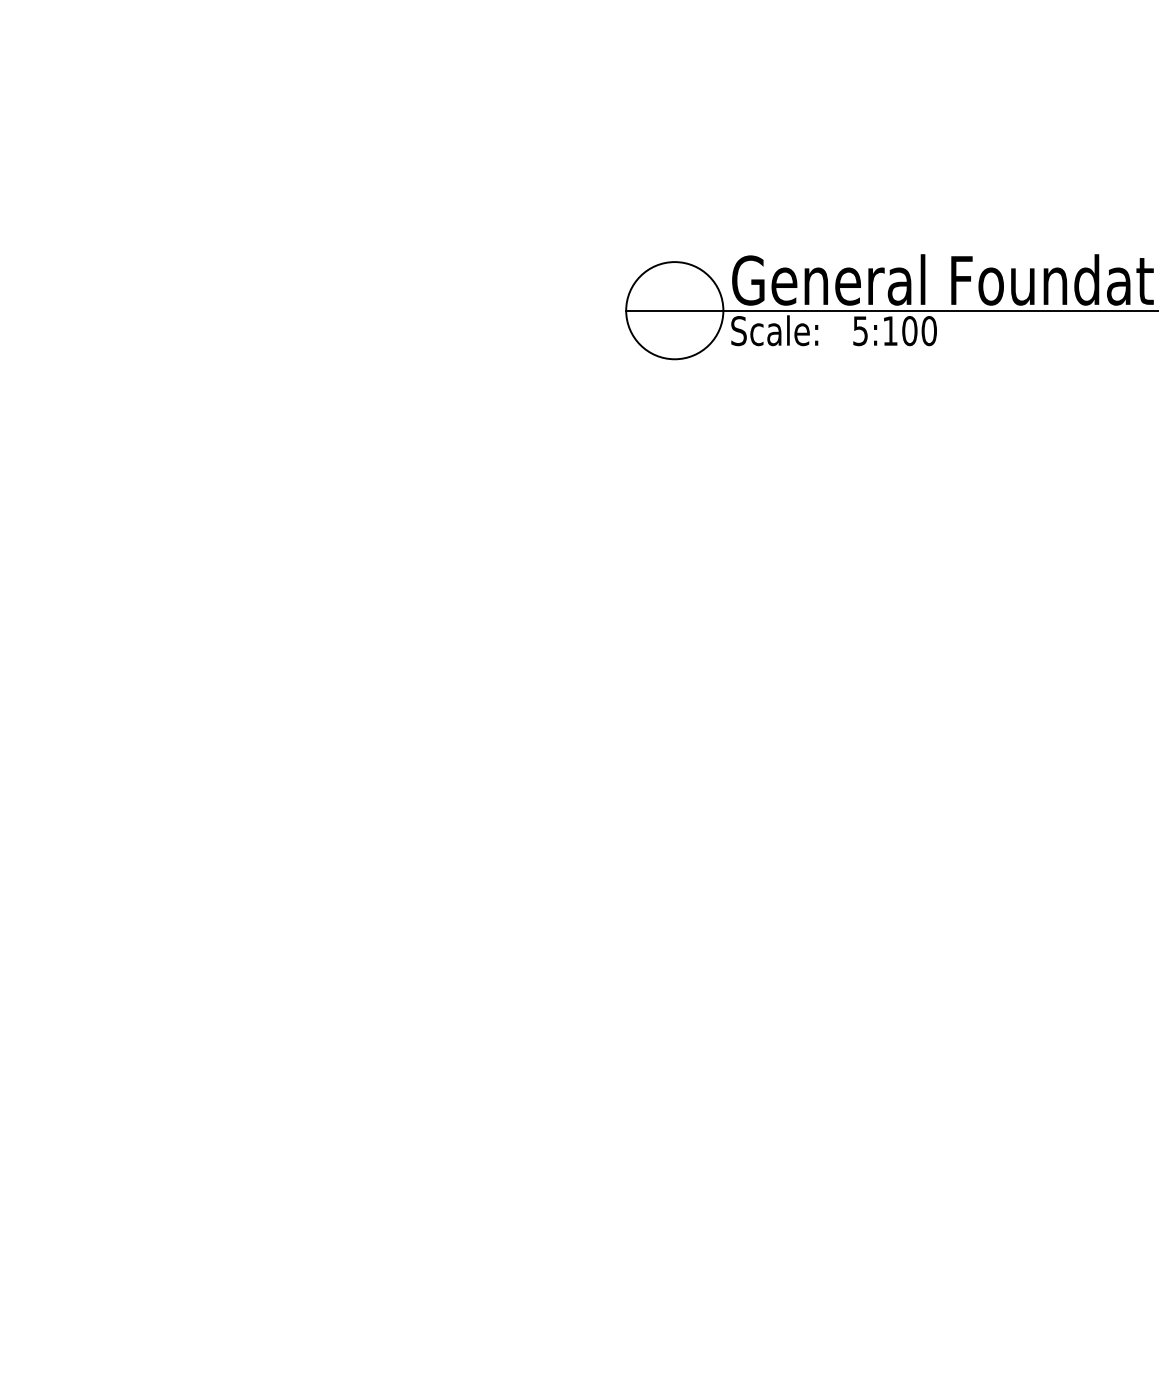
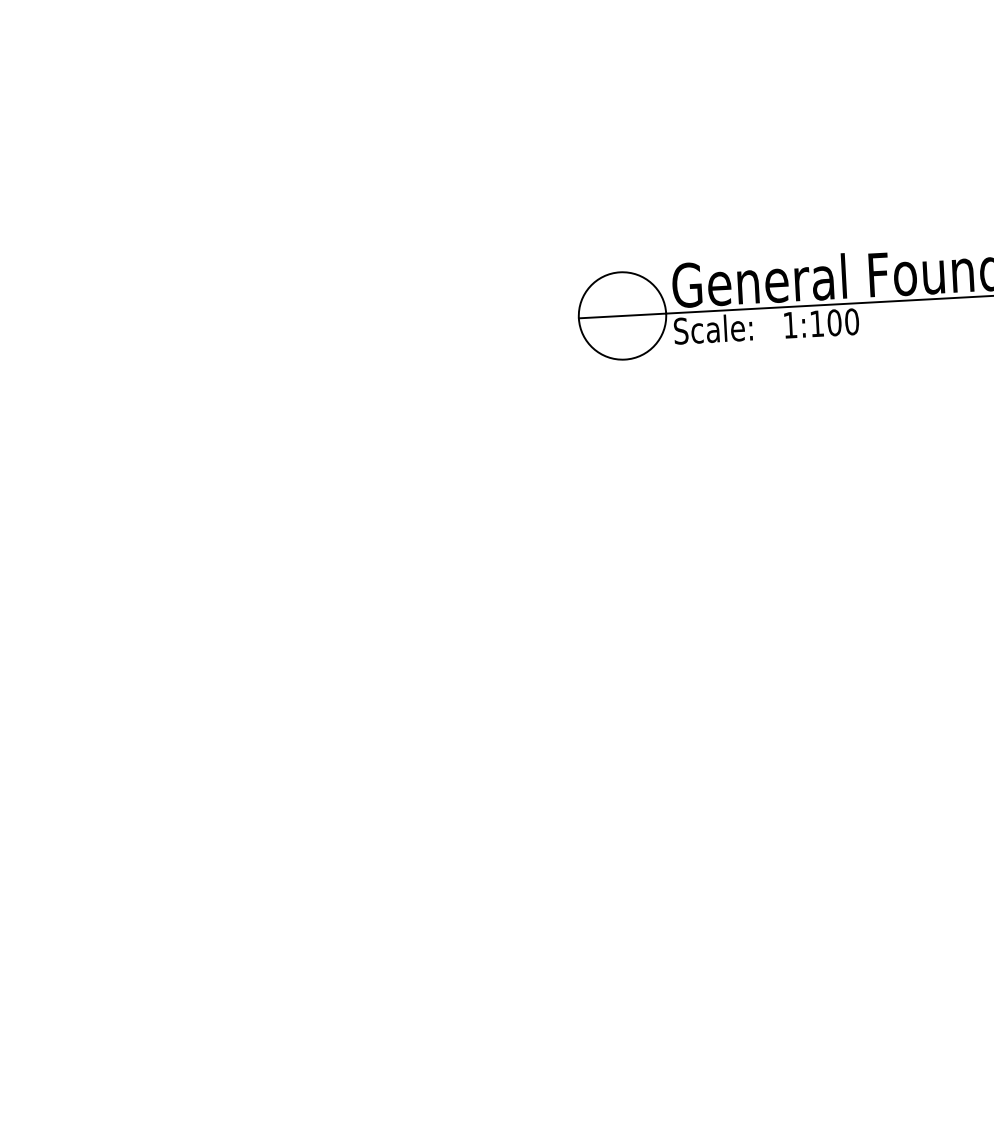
text: (860, 331) -> (790, 325), 5:100 -> 1:100

